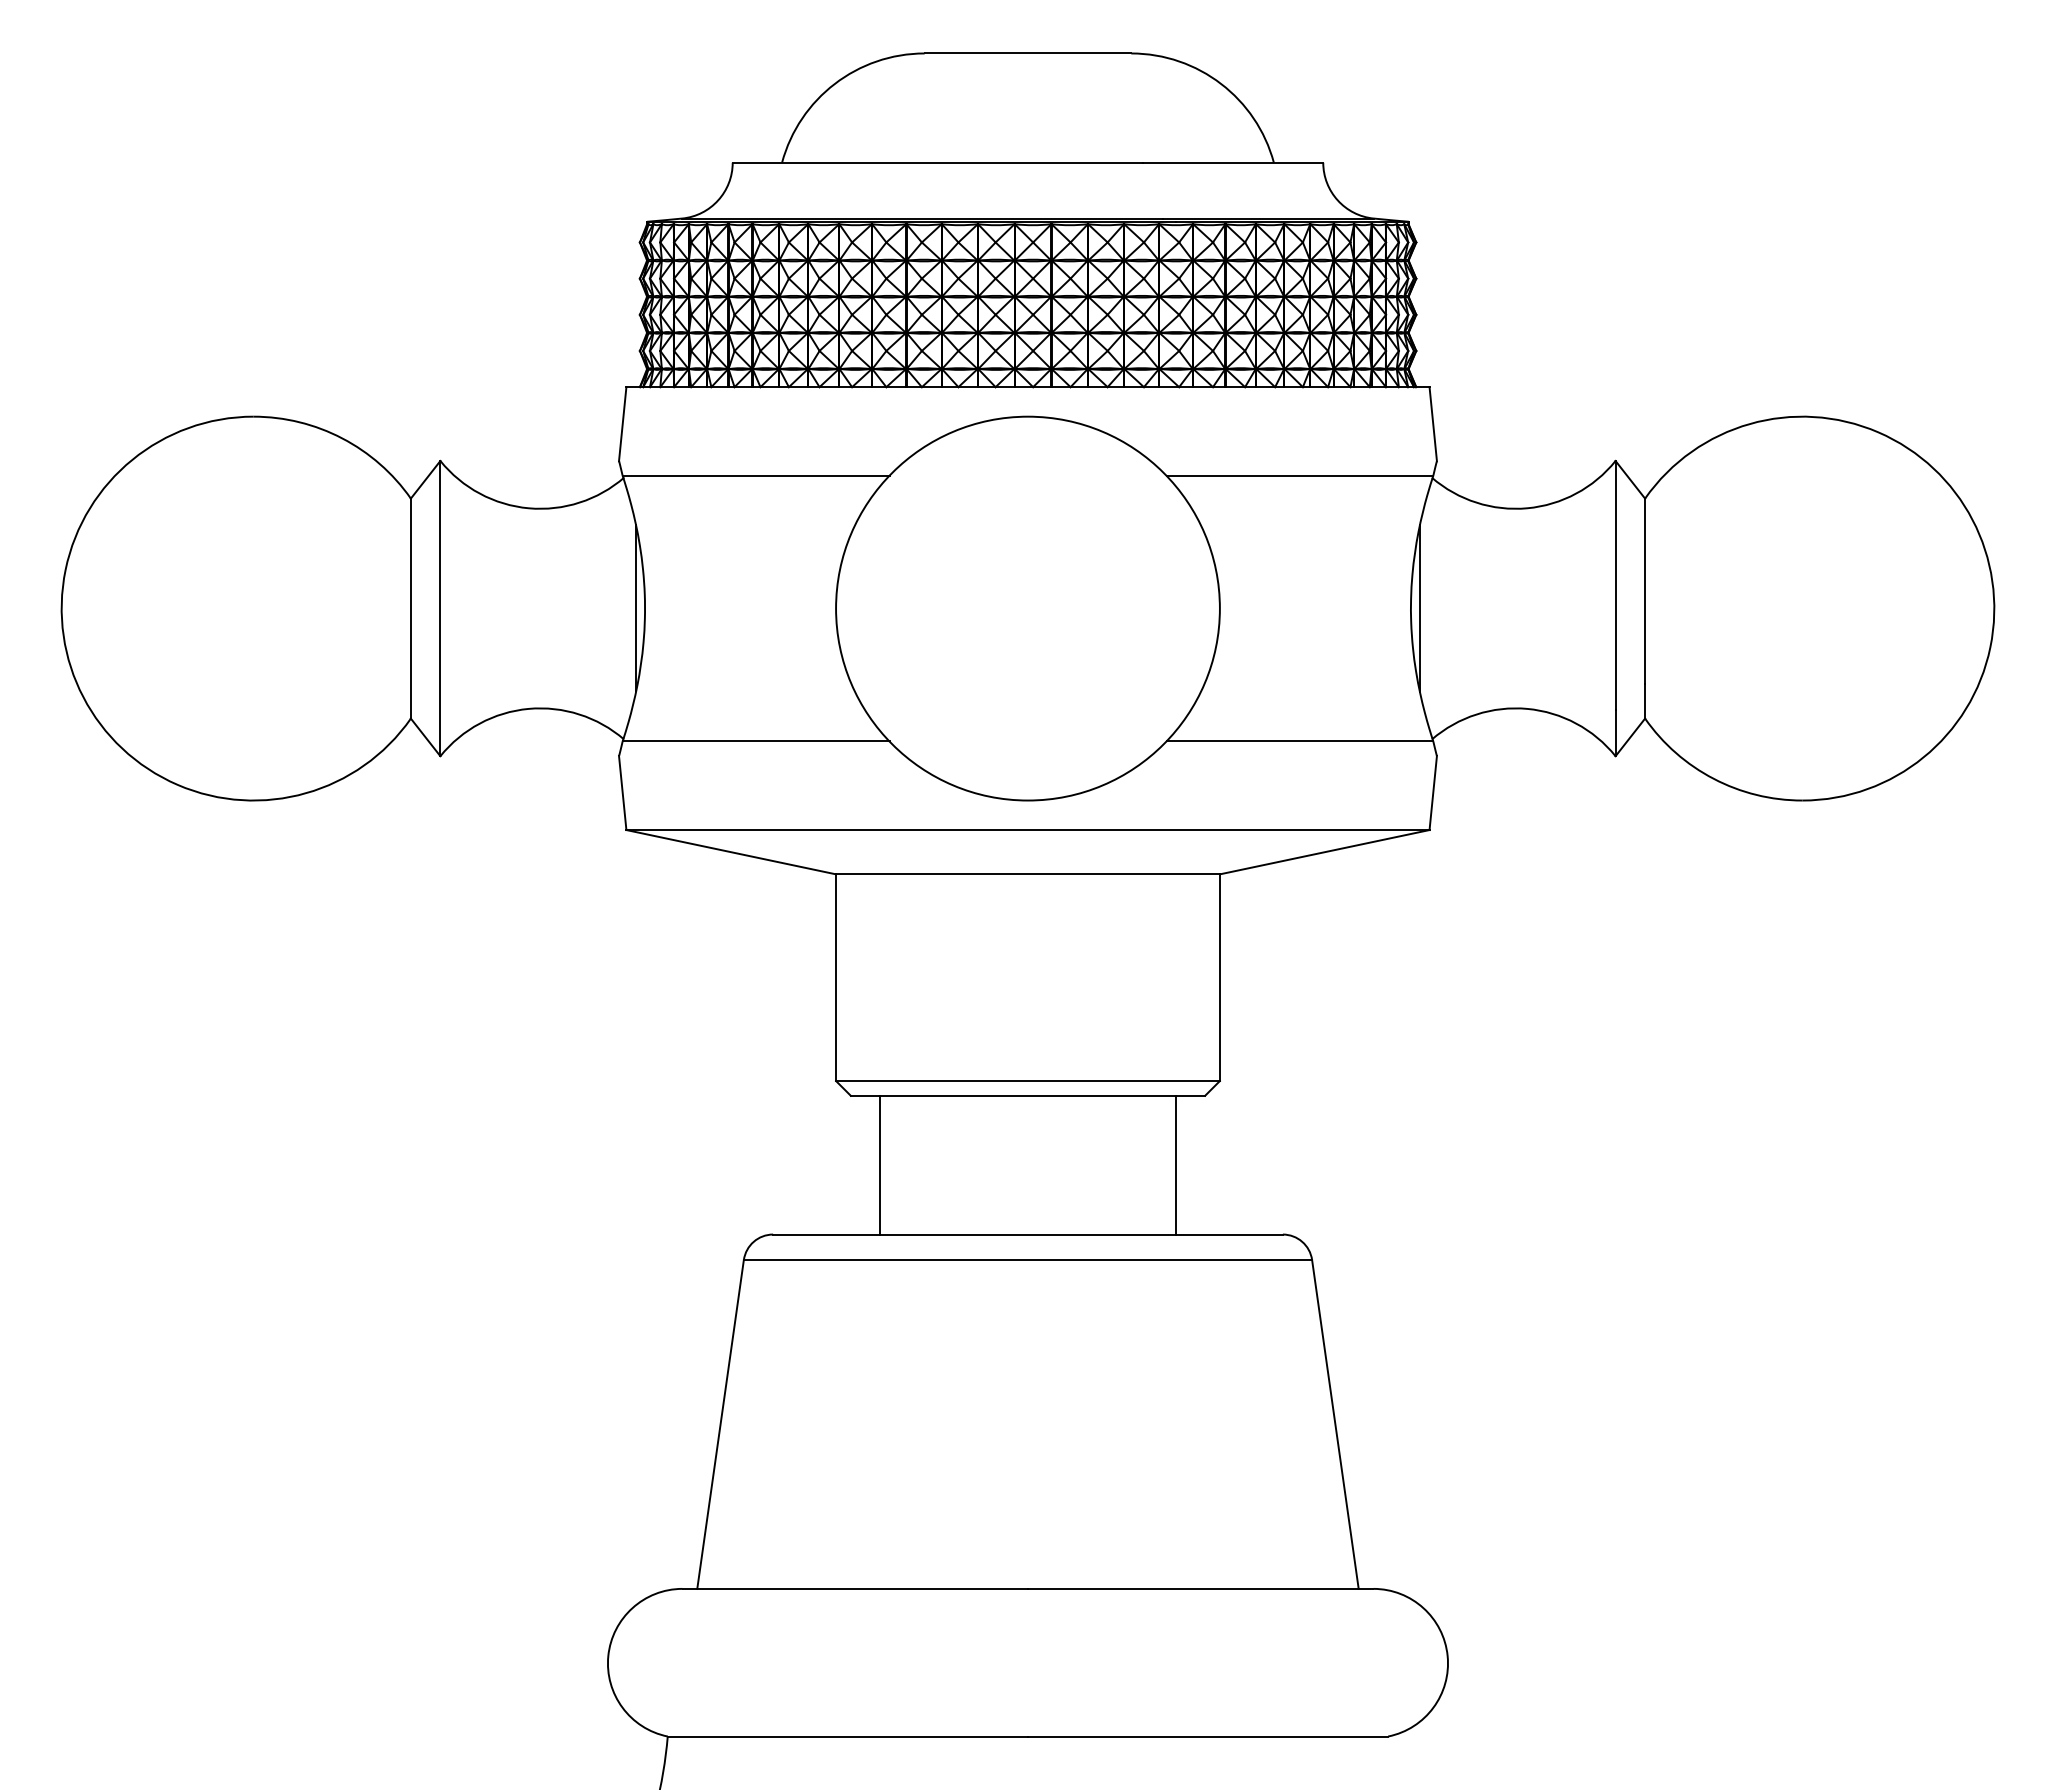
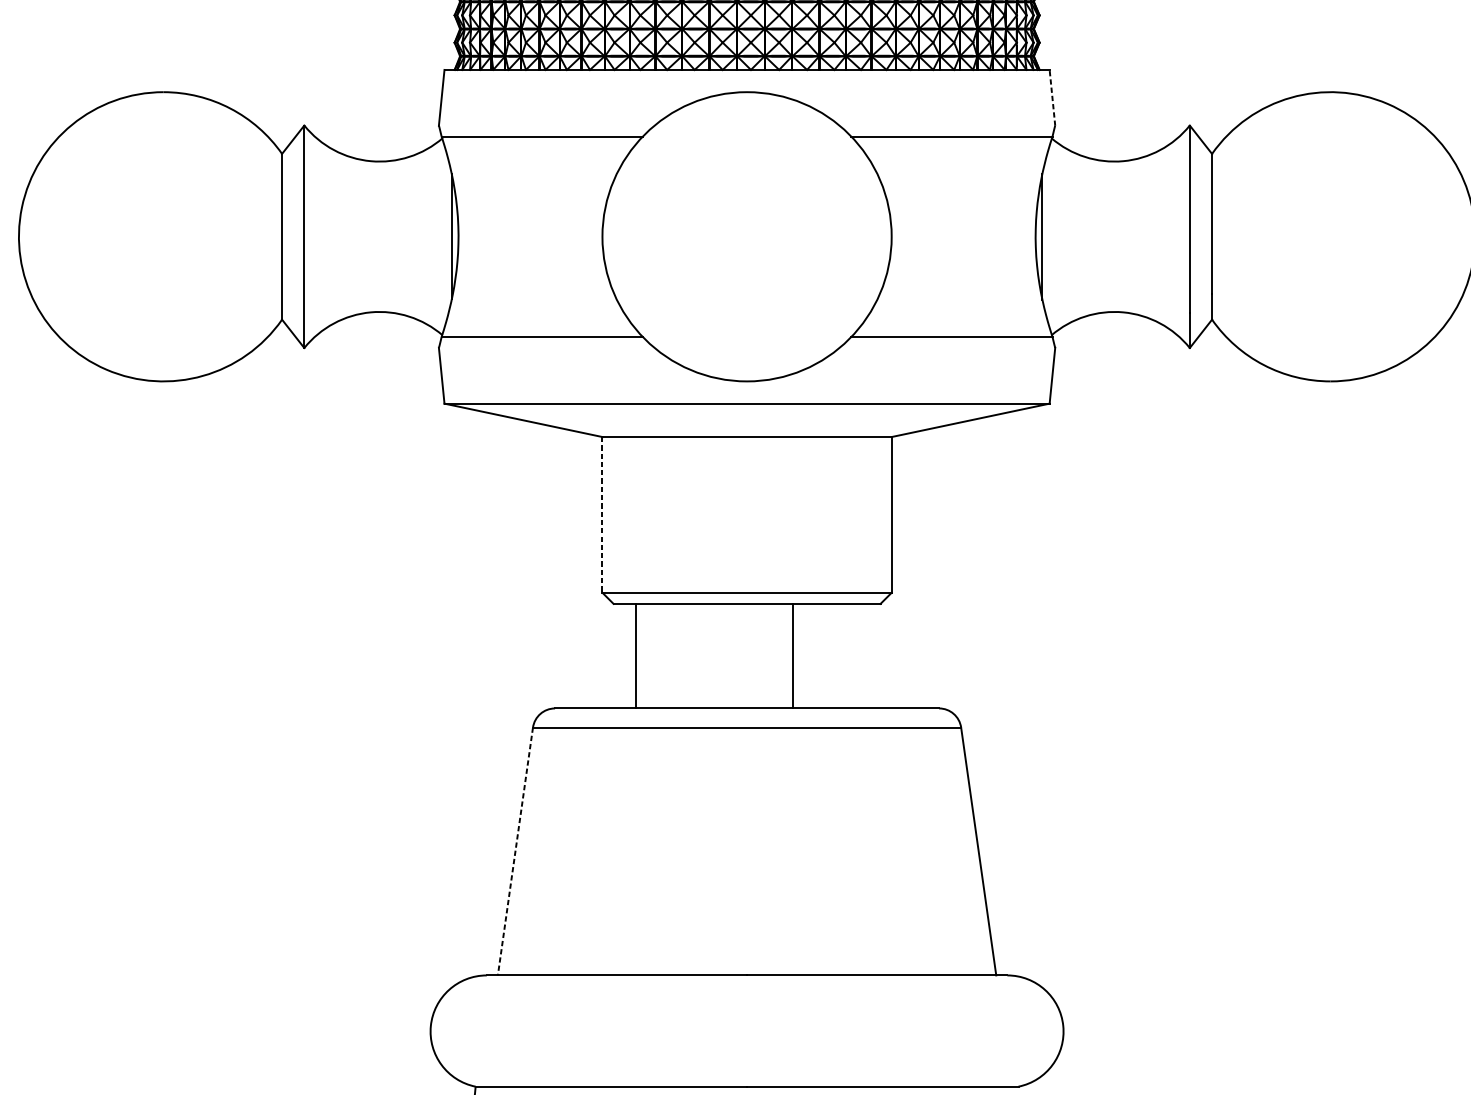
line: (1433, 423) -> (1052, 97), solid -> dashed
line: (836, 978) -> (602, 515), solid -> dashed
line: (1175, 1164) -> (792, 655), moved
line: (720, 1424) -> (515, 851), solid -> dashed

